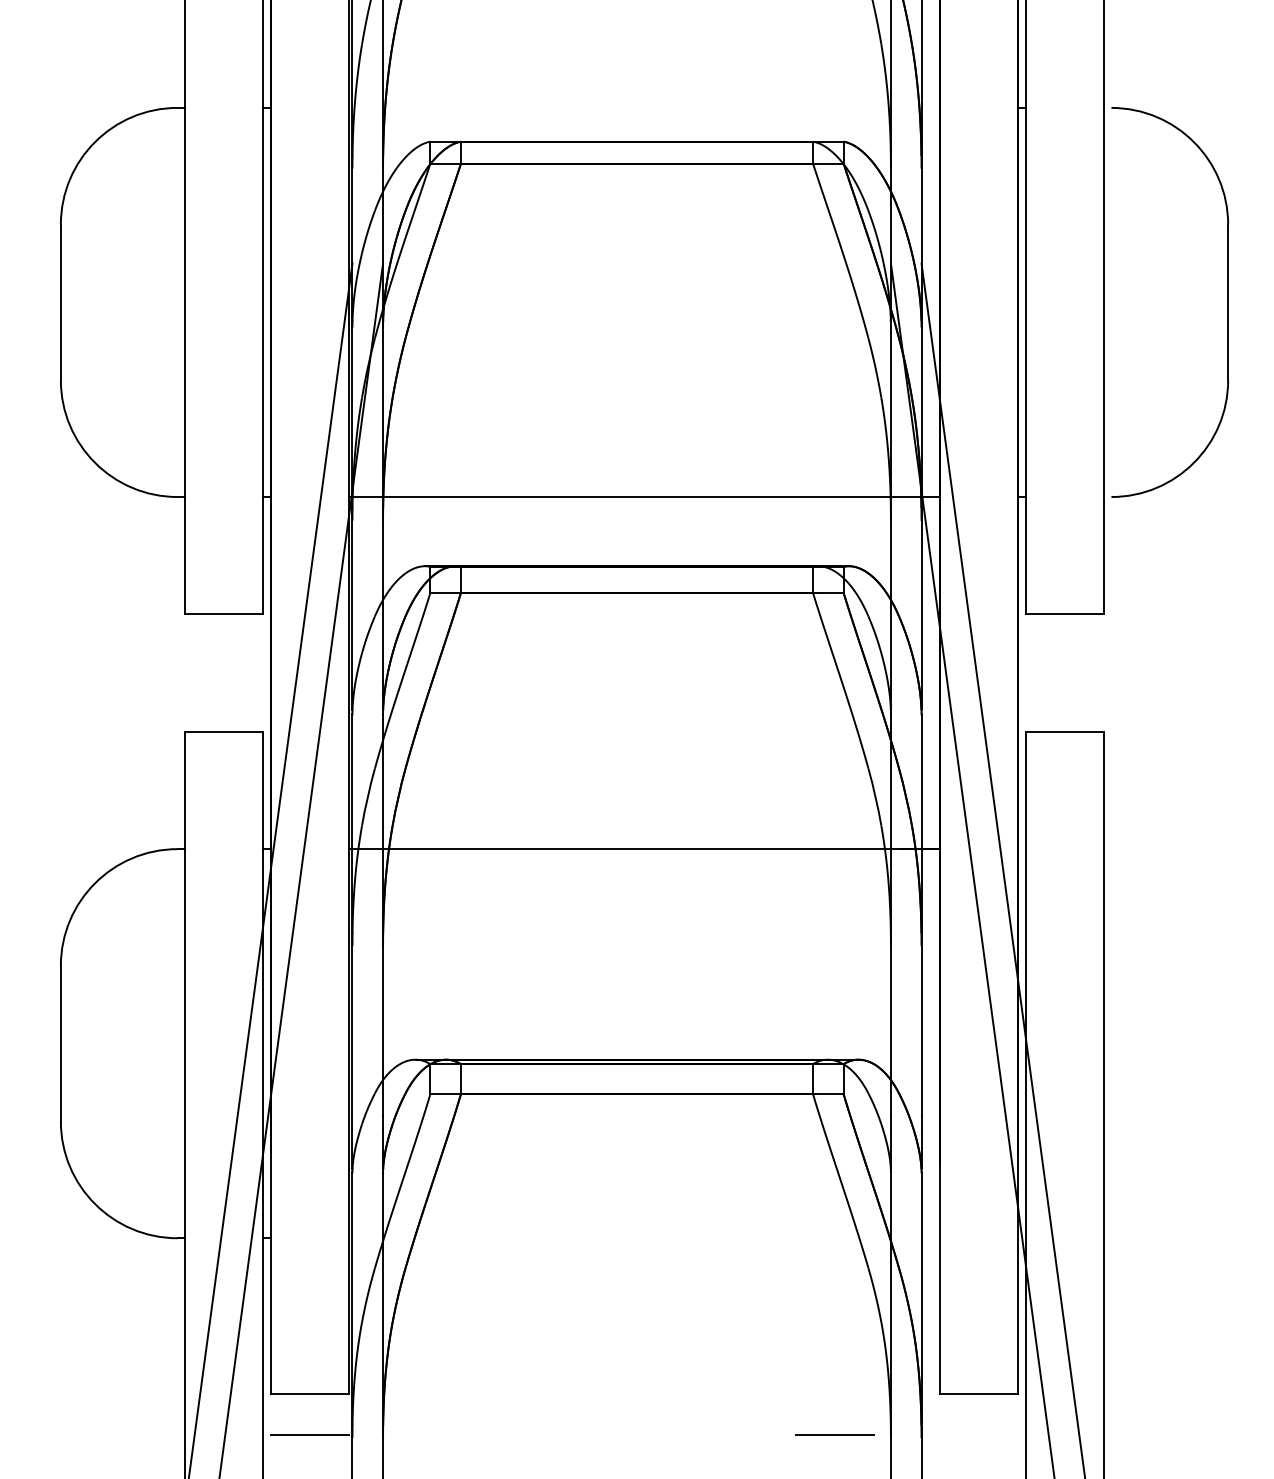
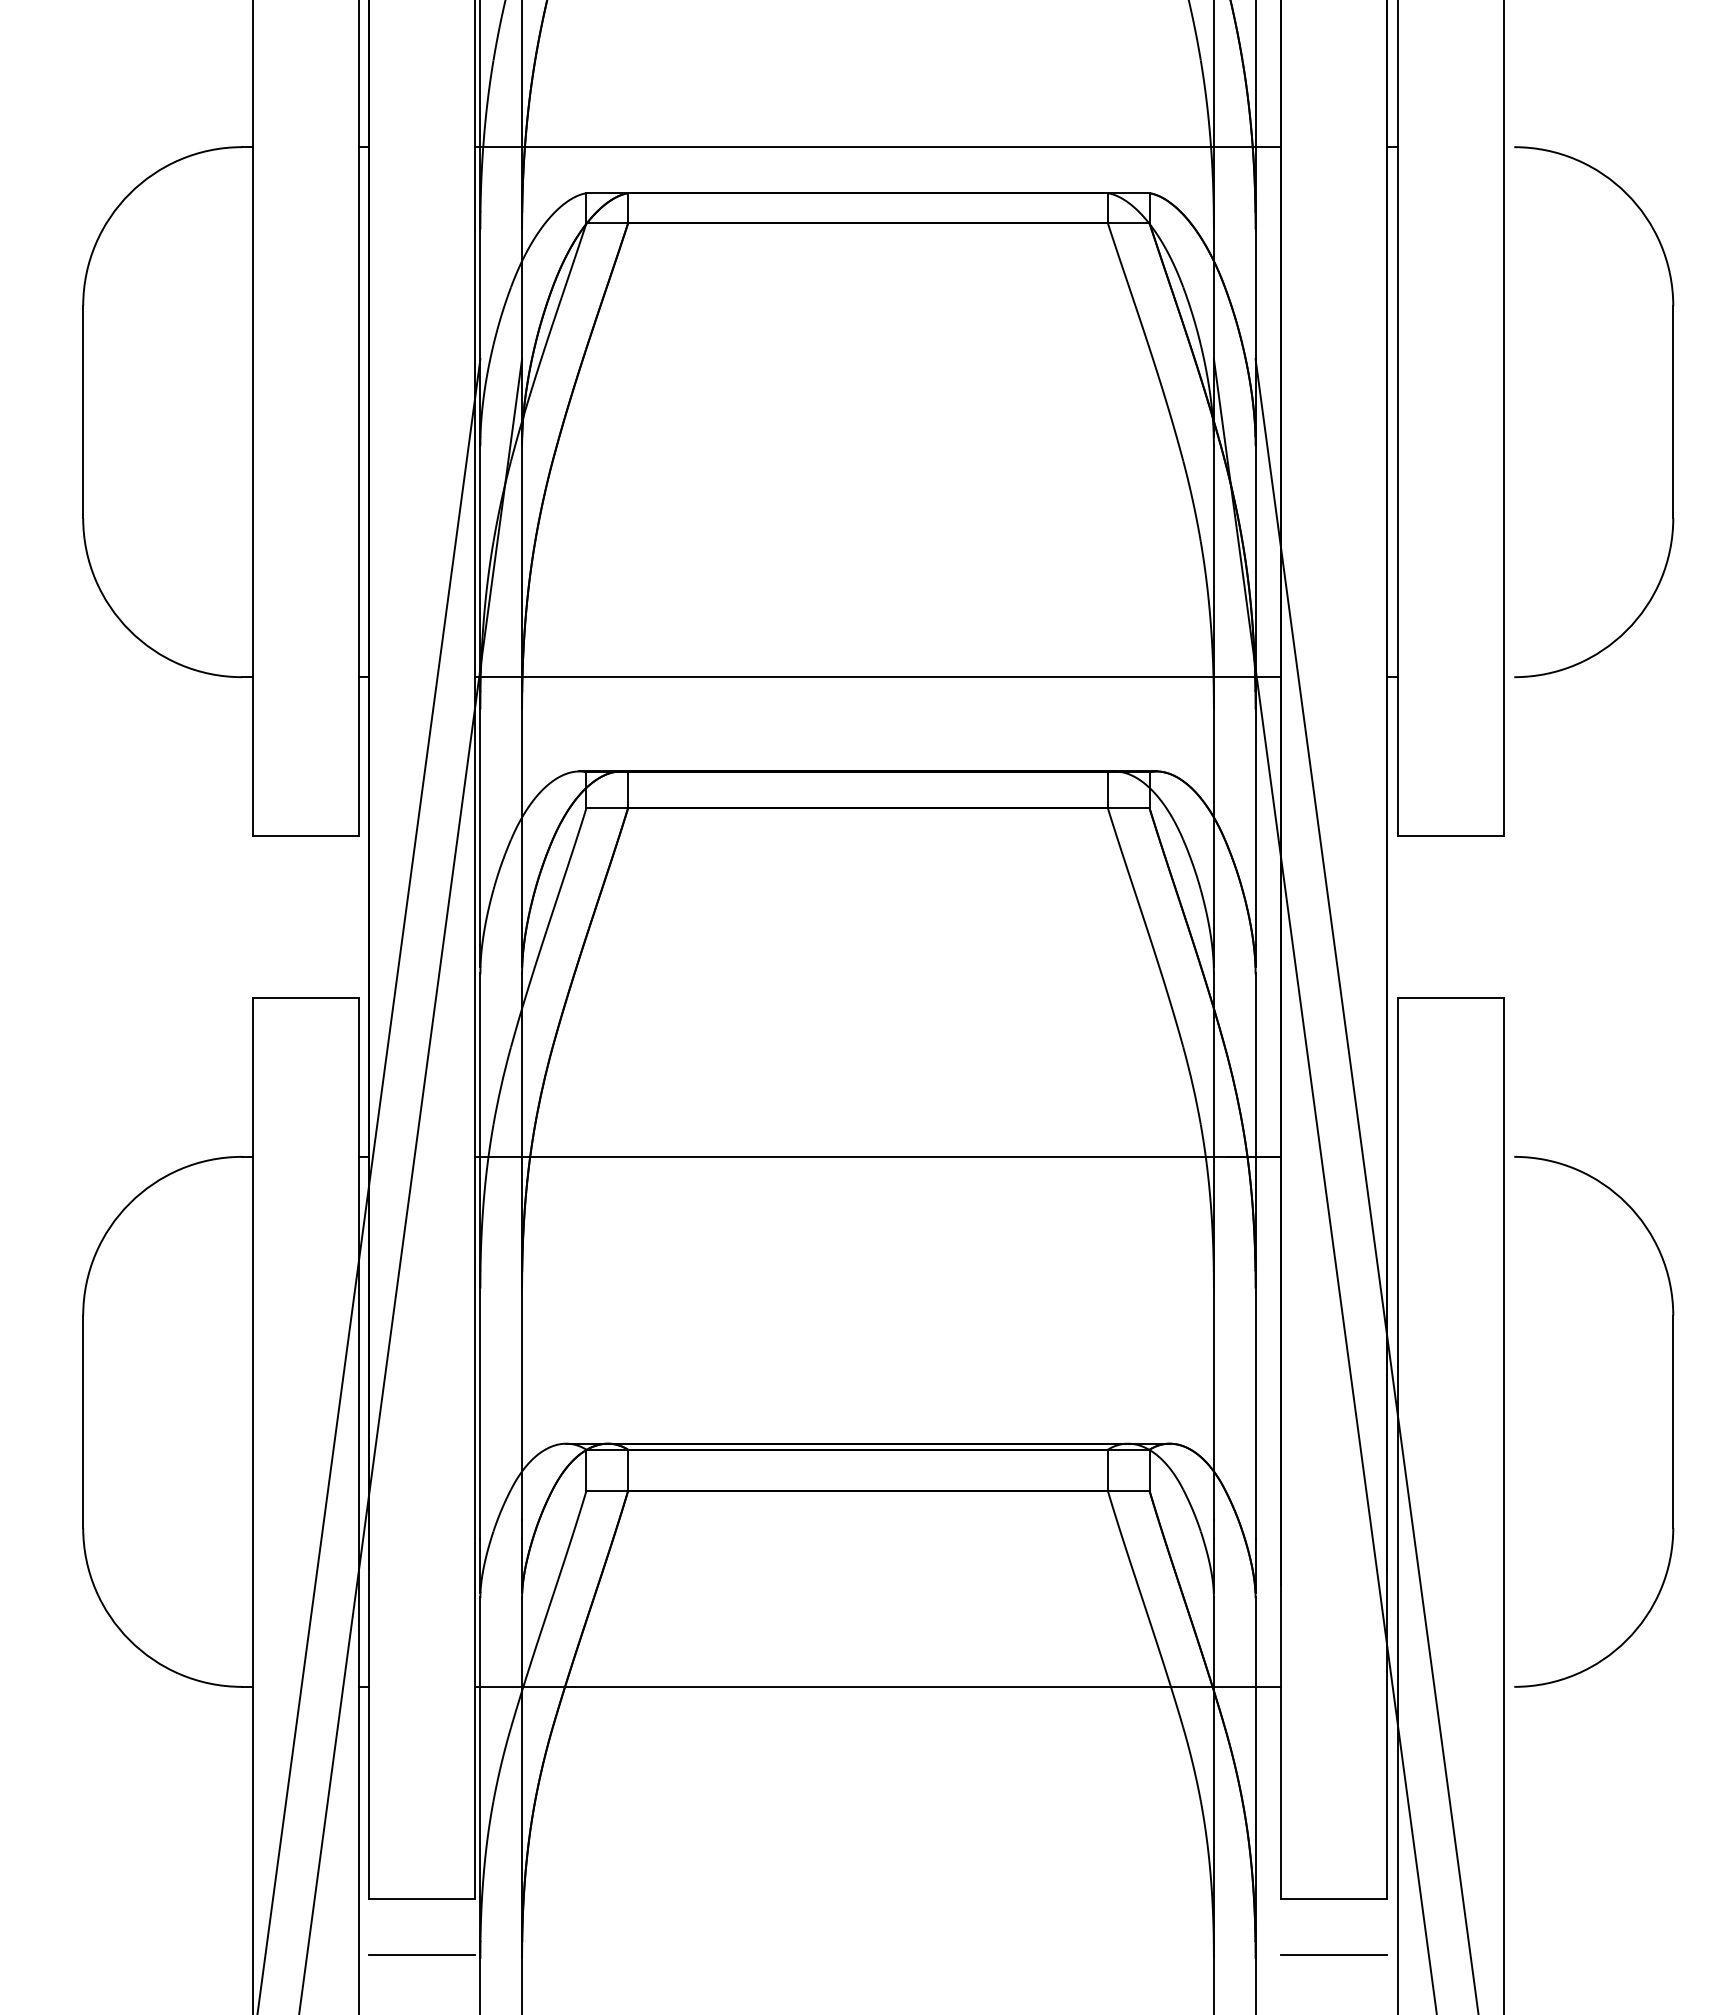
line: (644, 108) -> (878, 147), added
part: (1227, 1043) -> (1672, 1421), added
line: (644, 1237) -> (878, 1686), added
line: (834, 1434) -> (1333, 1954), moved

